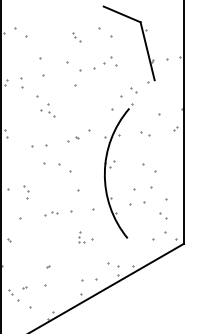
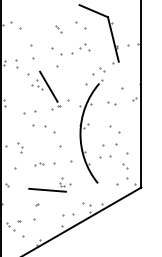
line: (63, 112) -> (48, 86), added
line: (61, 247) -> (47, 190), added

